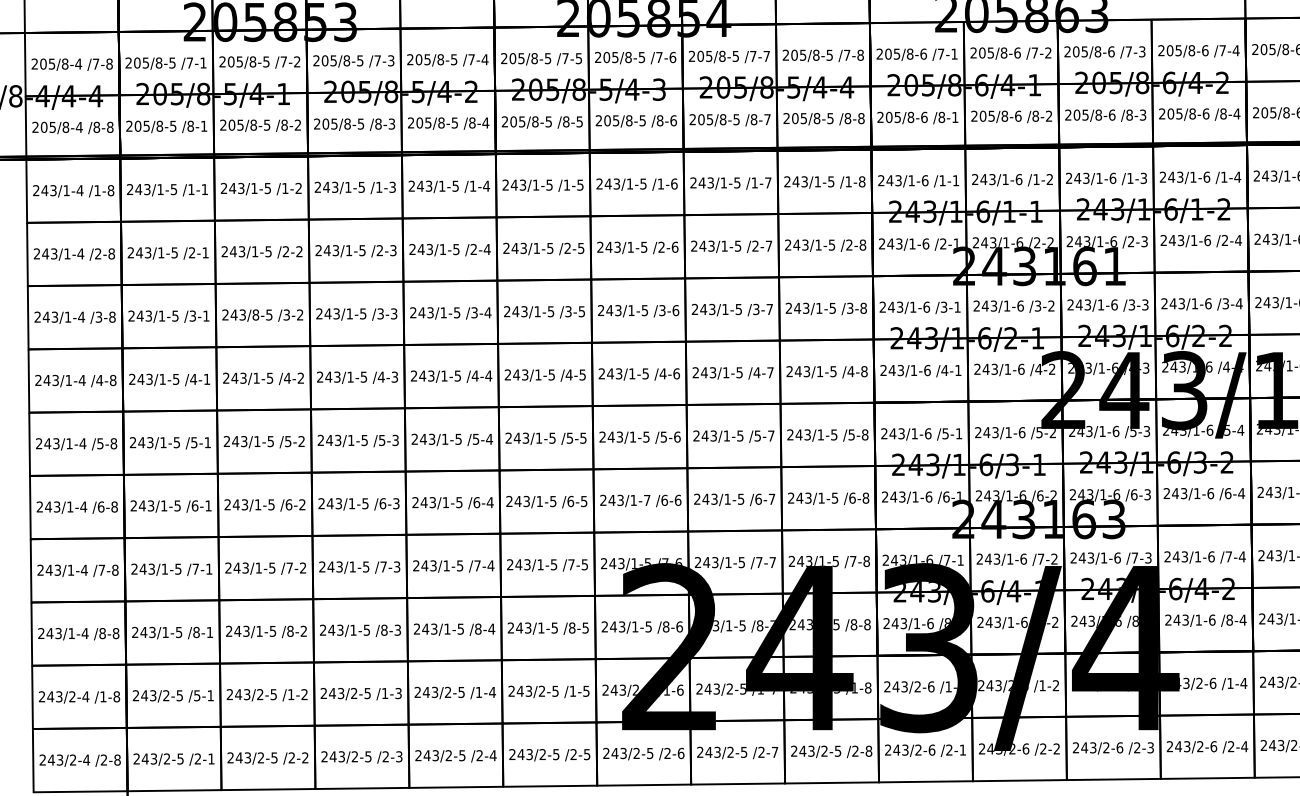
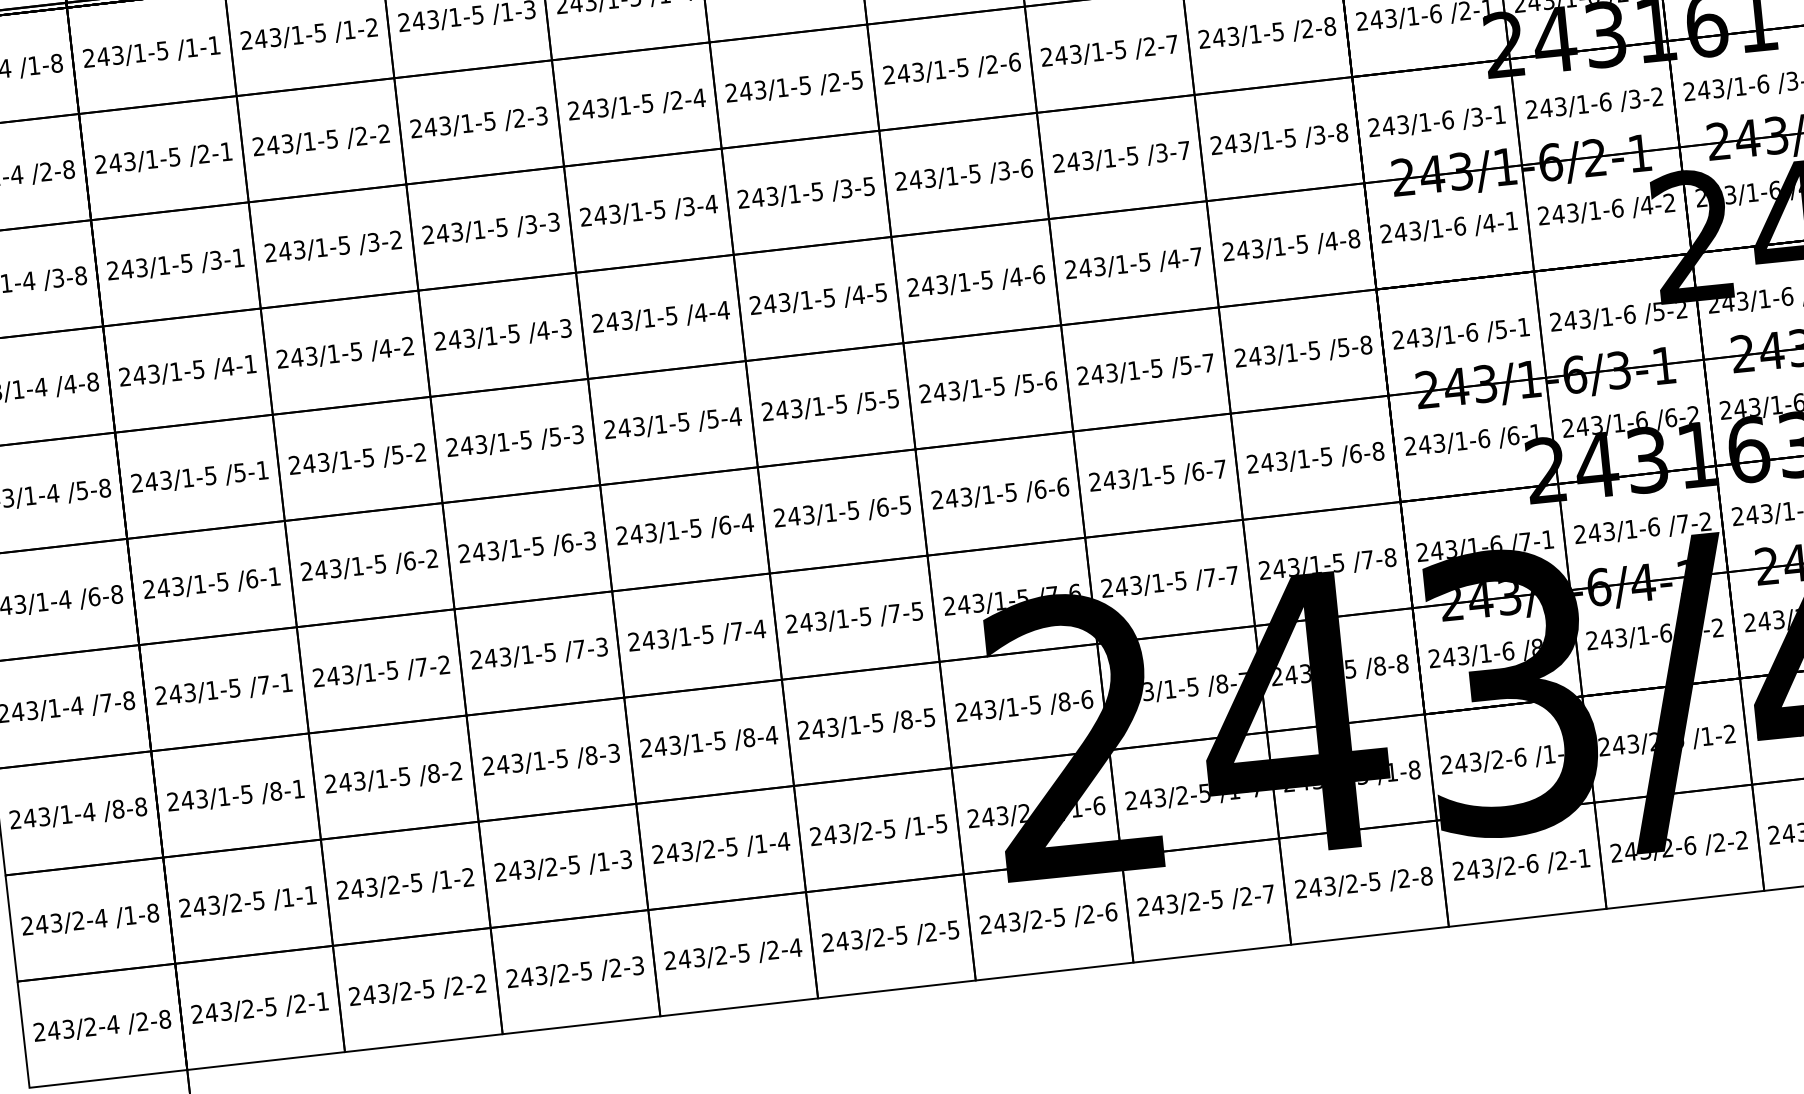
text: (255, 314) -> (320, 246), 243/8-5 -> 243/1-5
text: (647, 500) -> (1011, 492), 243/1-7 -> 243/1-5
text: (197, 695) -> (288, 897), /5-1 -> /1-1

